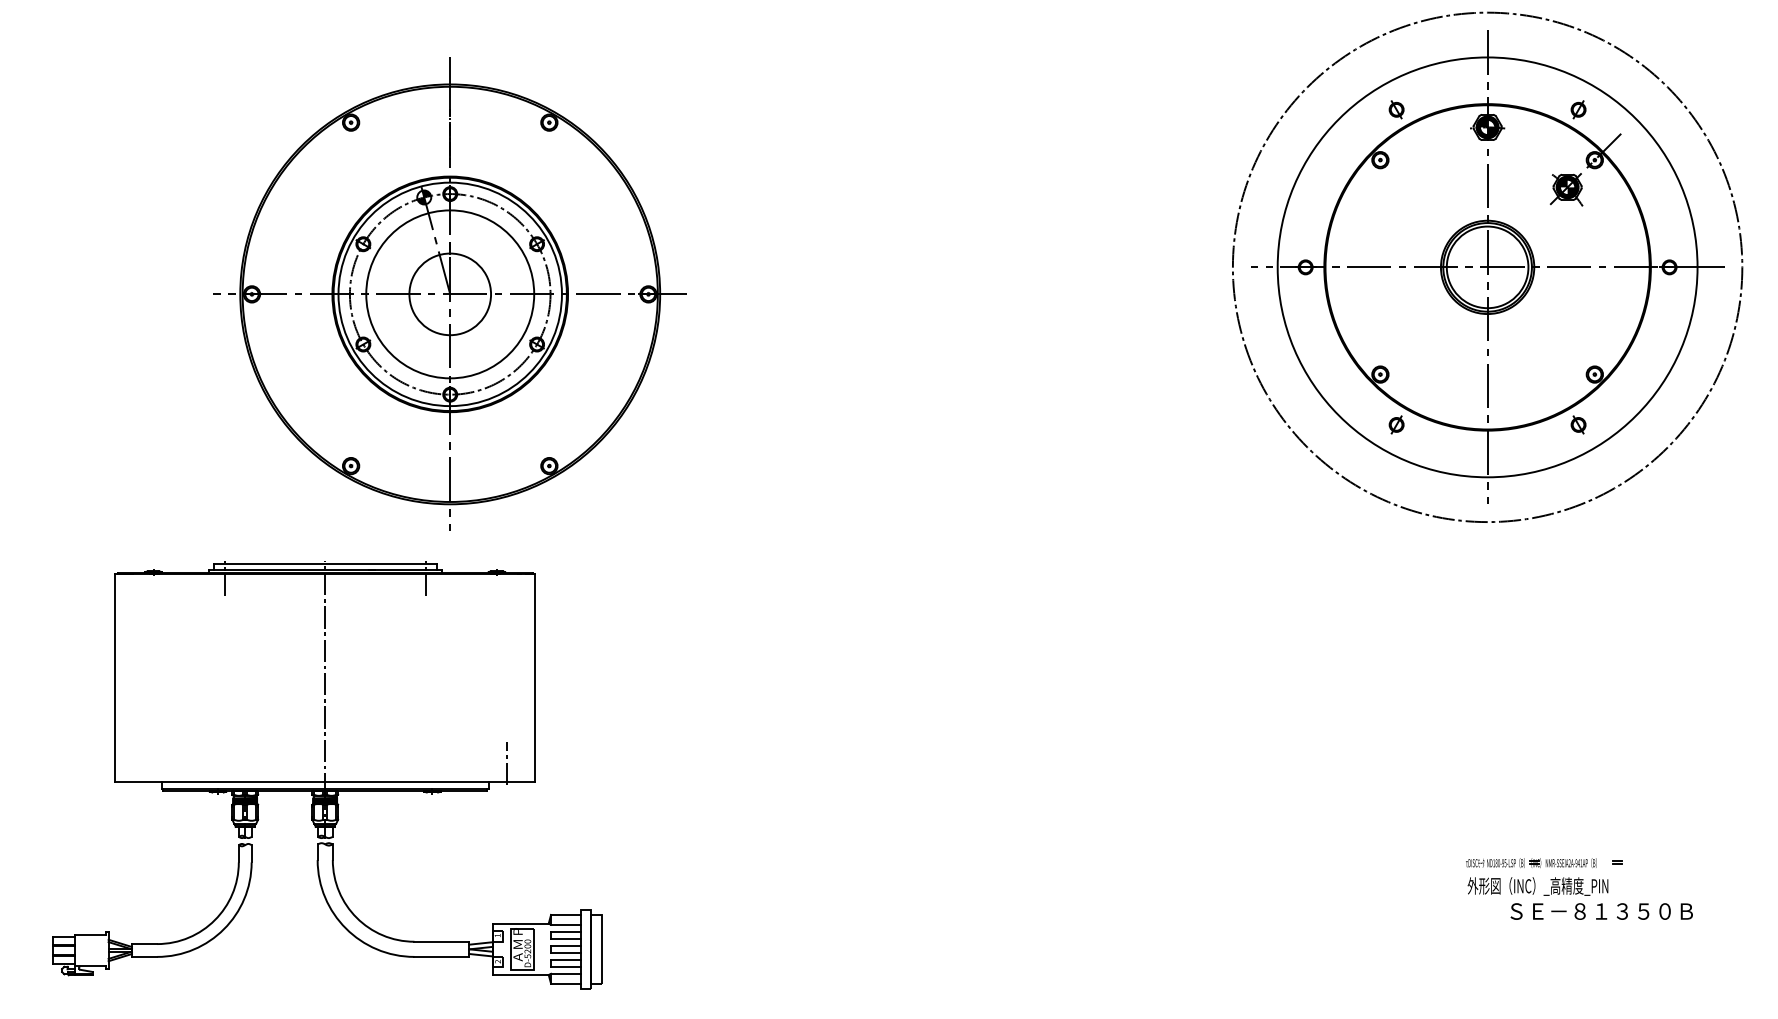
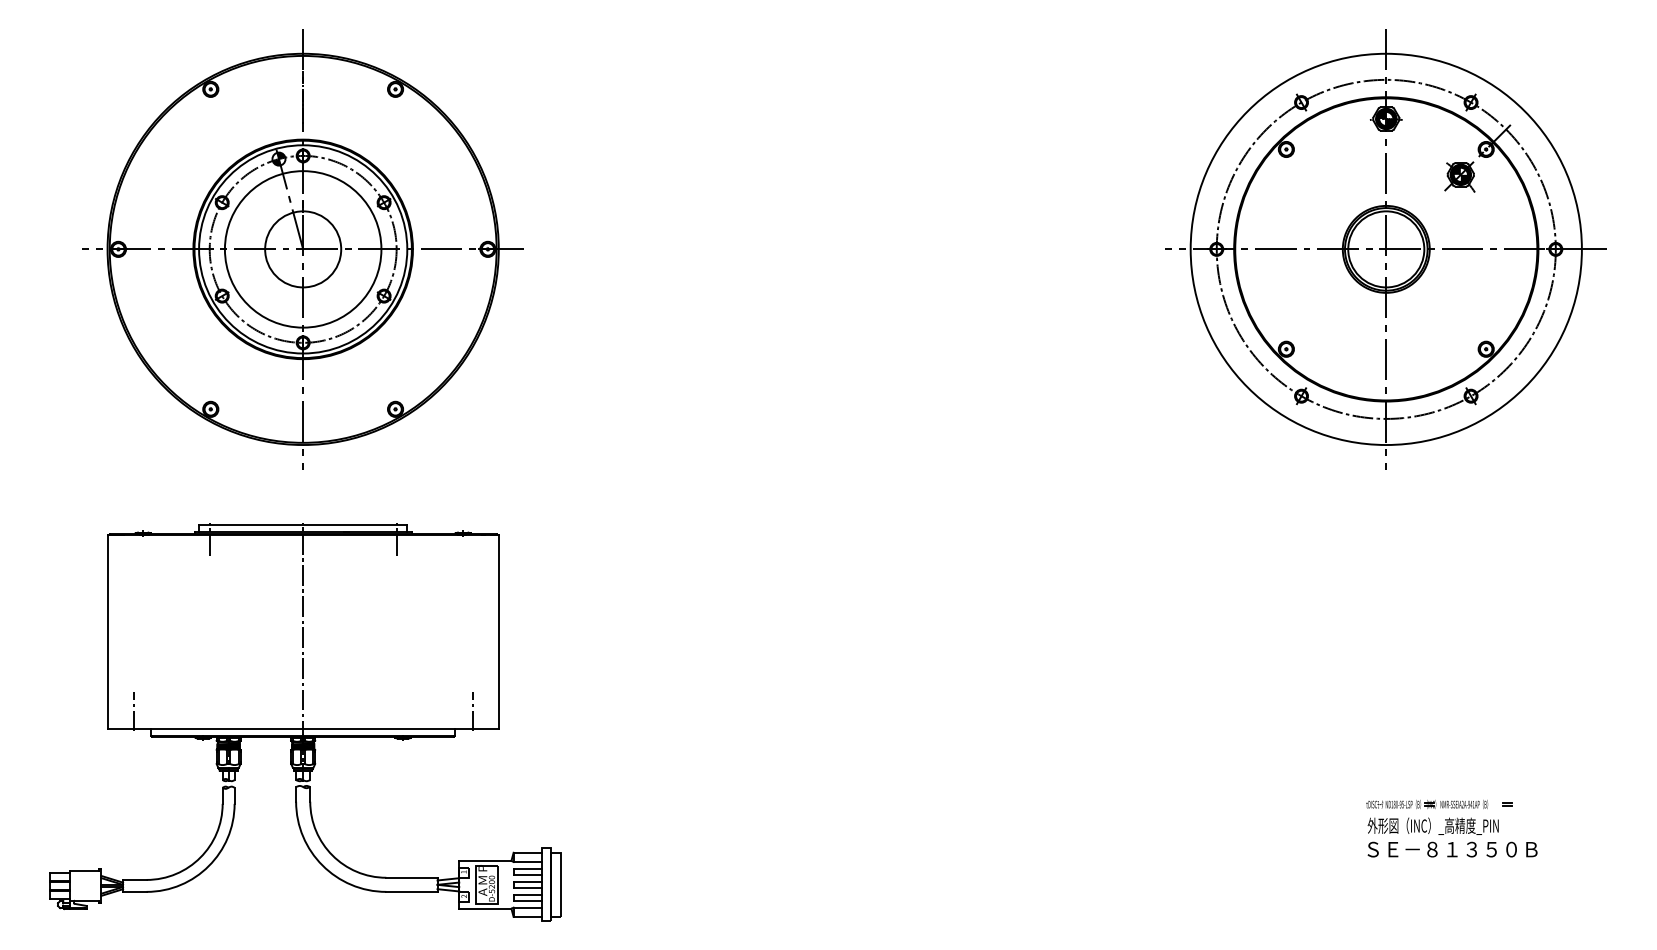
circle: (1487, 267) -> (1386, 249), size x0.71
part: (449, 293) -> (302, 248), moved
line: (143, 763) -> (133, 711), added
text: (1601, 911) -> (1452, 849), moved

